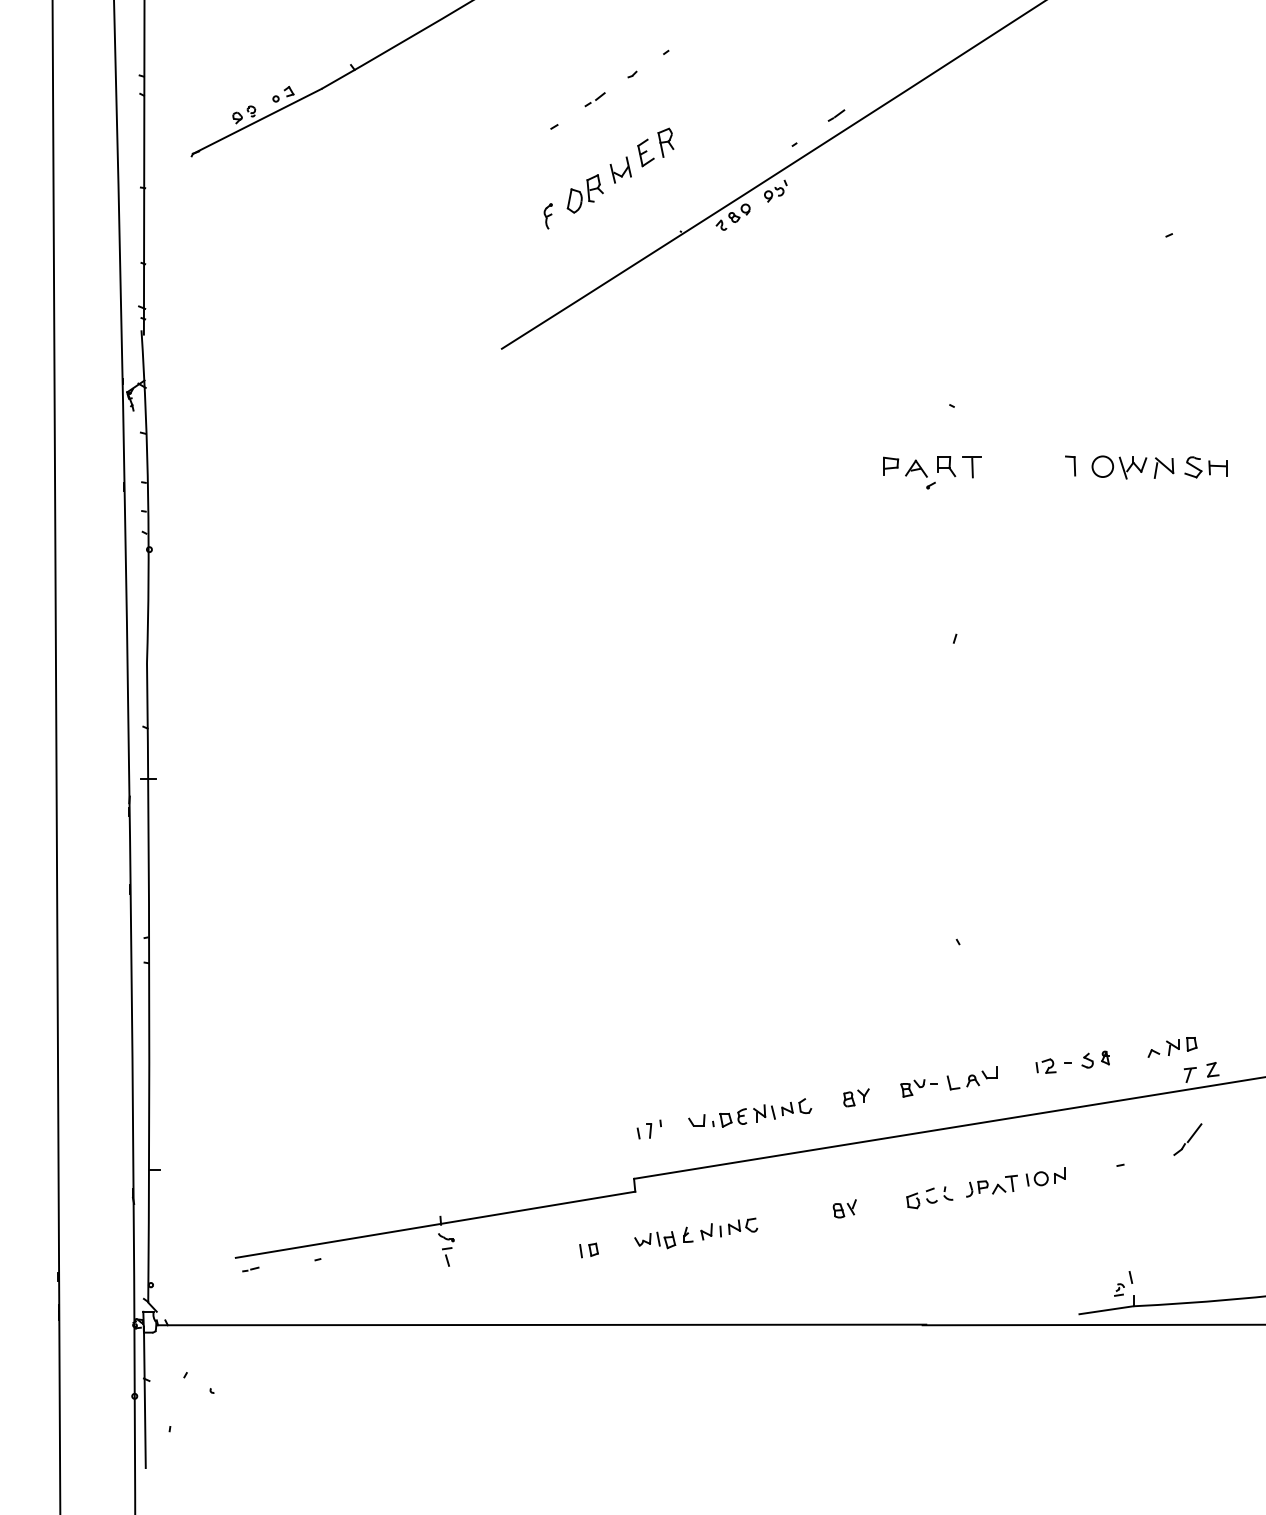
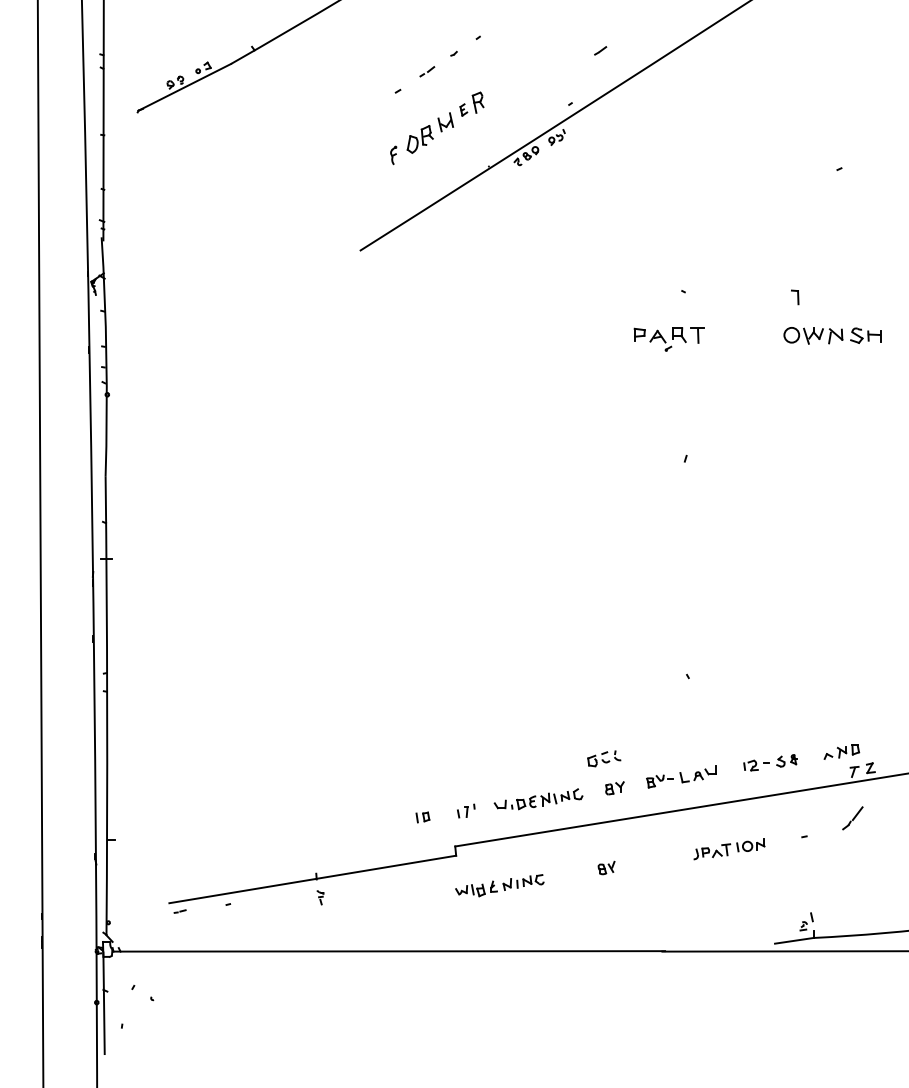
line: (836, 115) -> (600, 50), moved
part: (645, 152) -> (463, 109), size x0.6
part: (1070, 465) -> (795, 297), moved
part: (929, 1197) -> (604, 758), moved
part: (446, 1249) -> (320, 897), size x0.6
part: (588, 1250) -> (422, 817), moved

